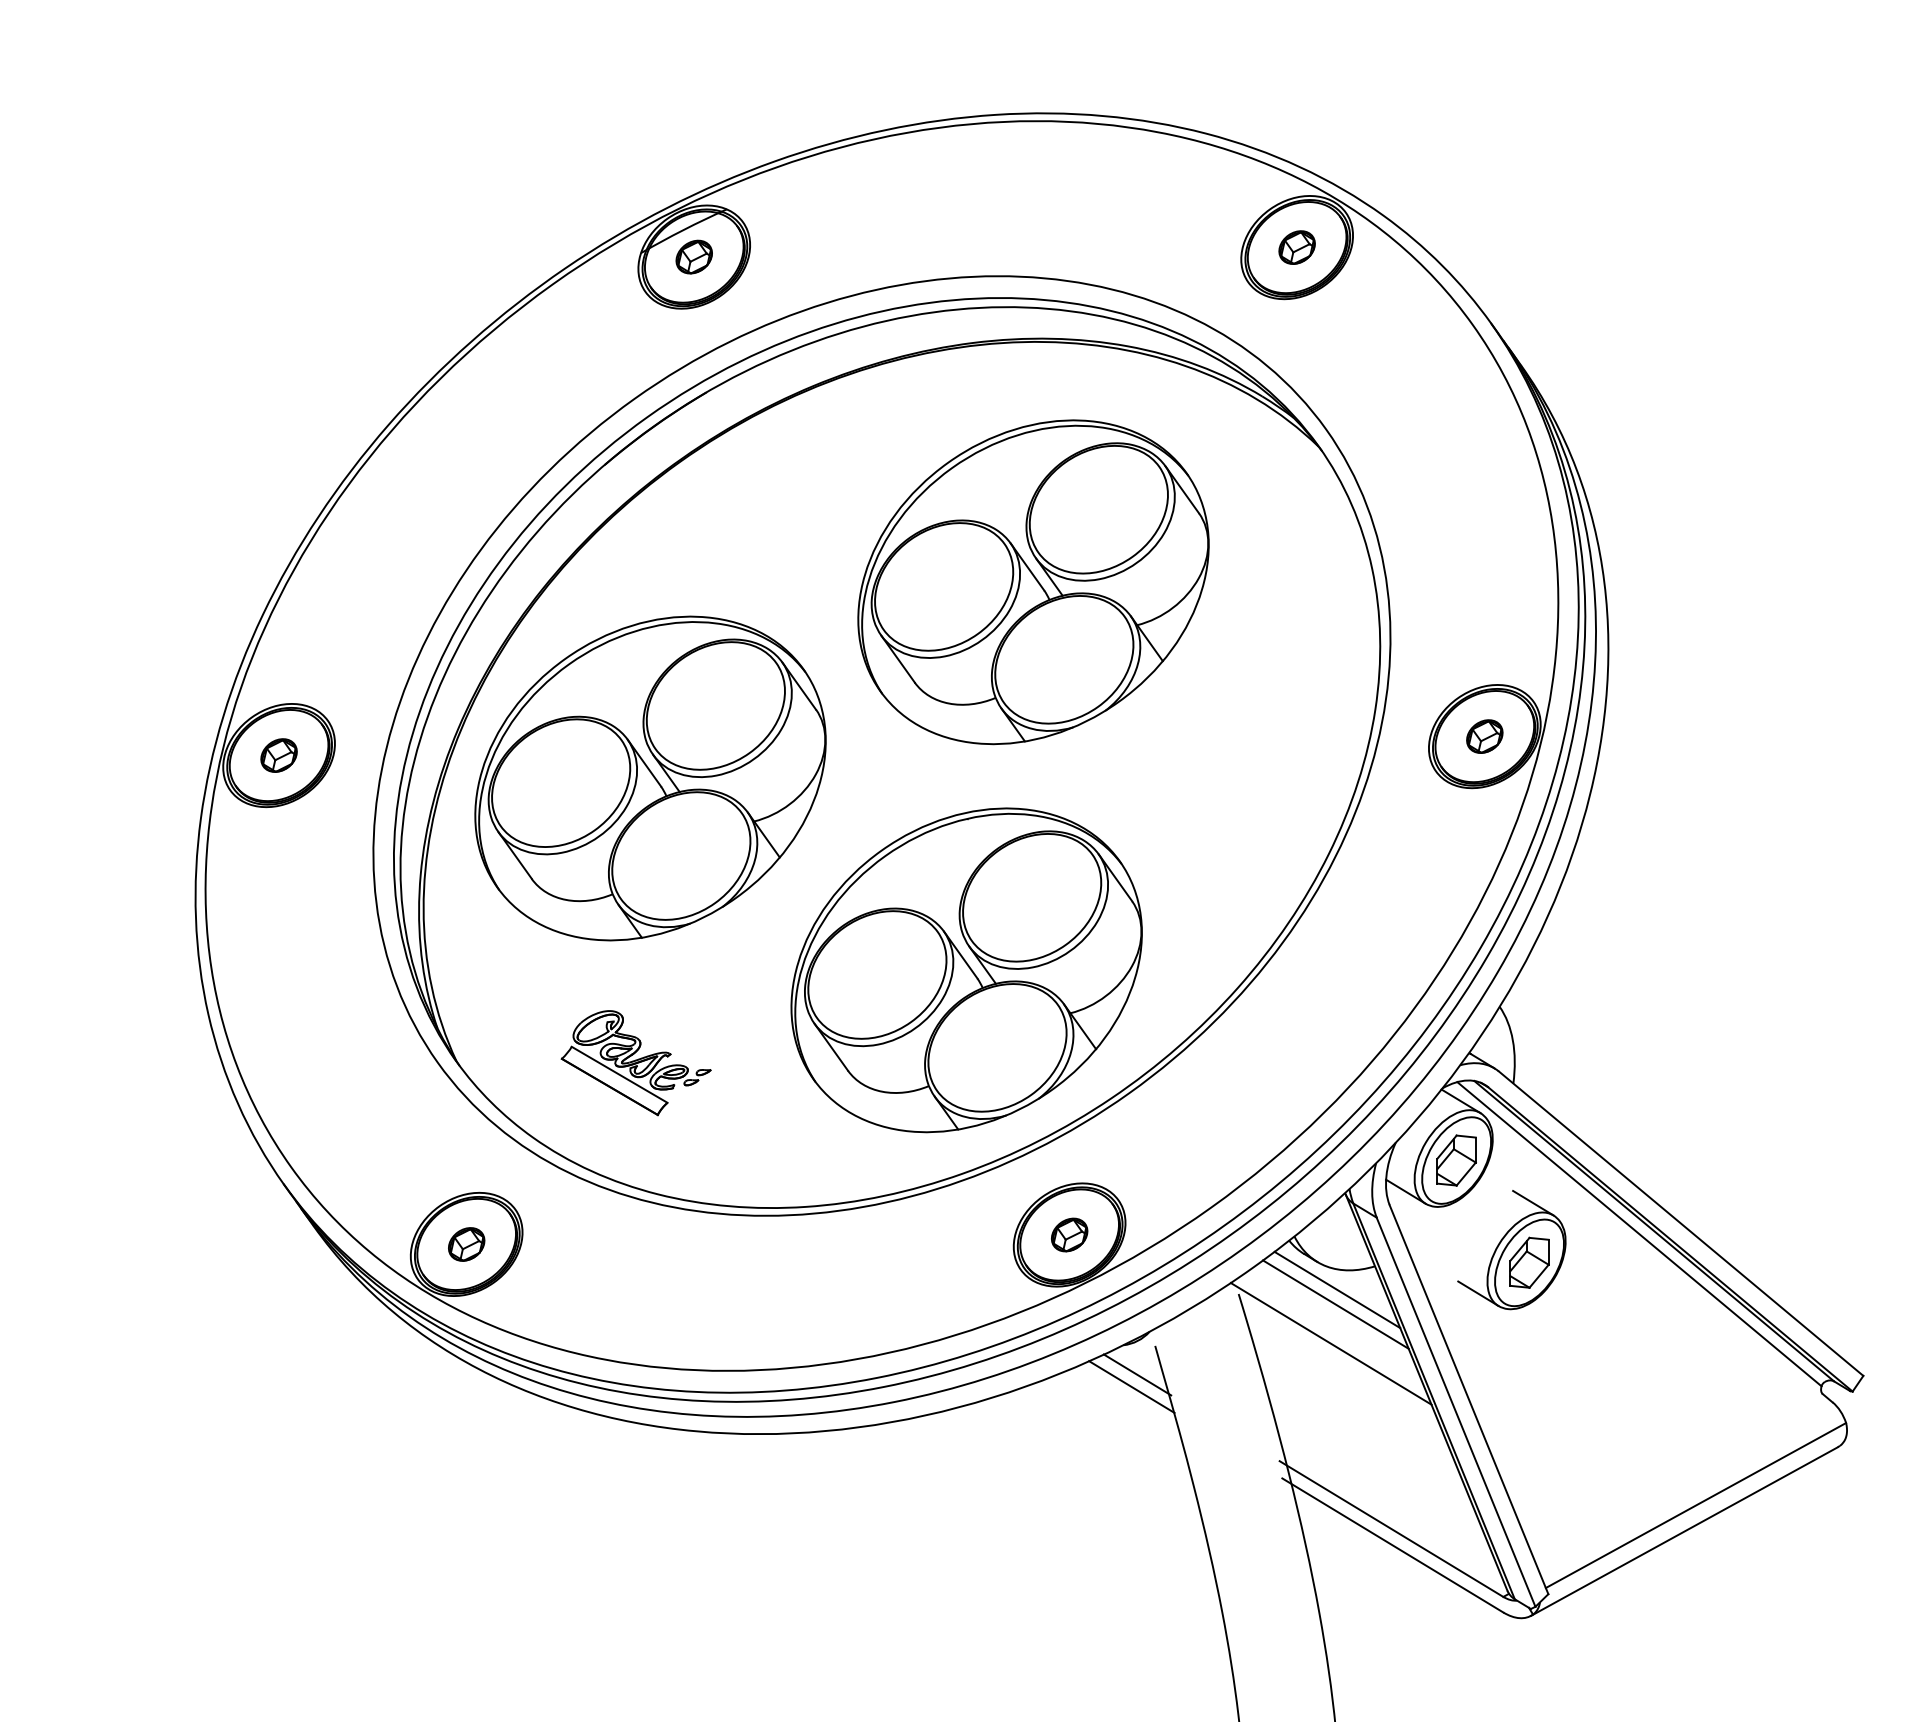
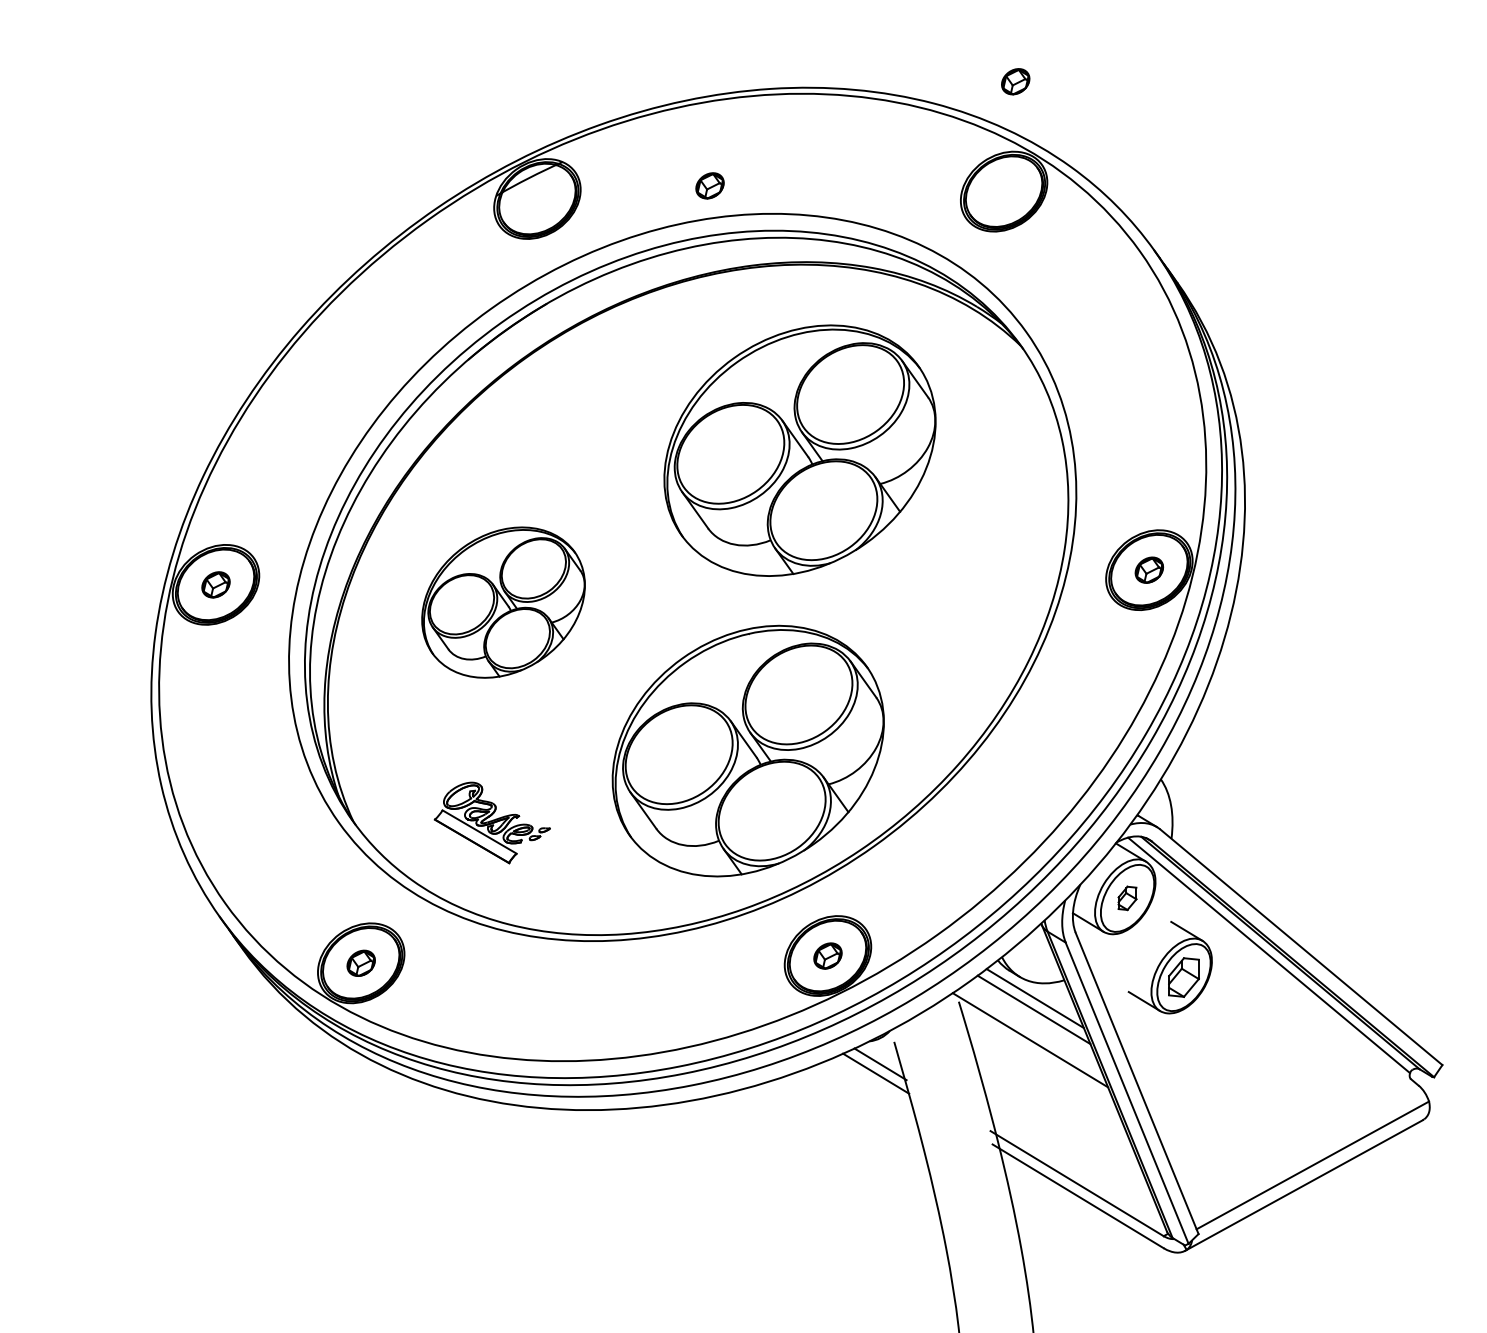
part: (1296, 247) -> (1015, 81), moved
part: (693, 256) -> (709, 185), moved
part: (650, 778) -> (503, 602), size x0.6
part: (1456, 1160) -> (1127, 898), size x0.6

